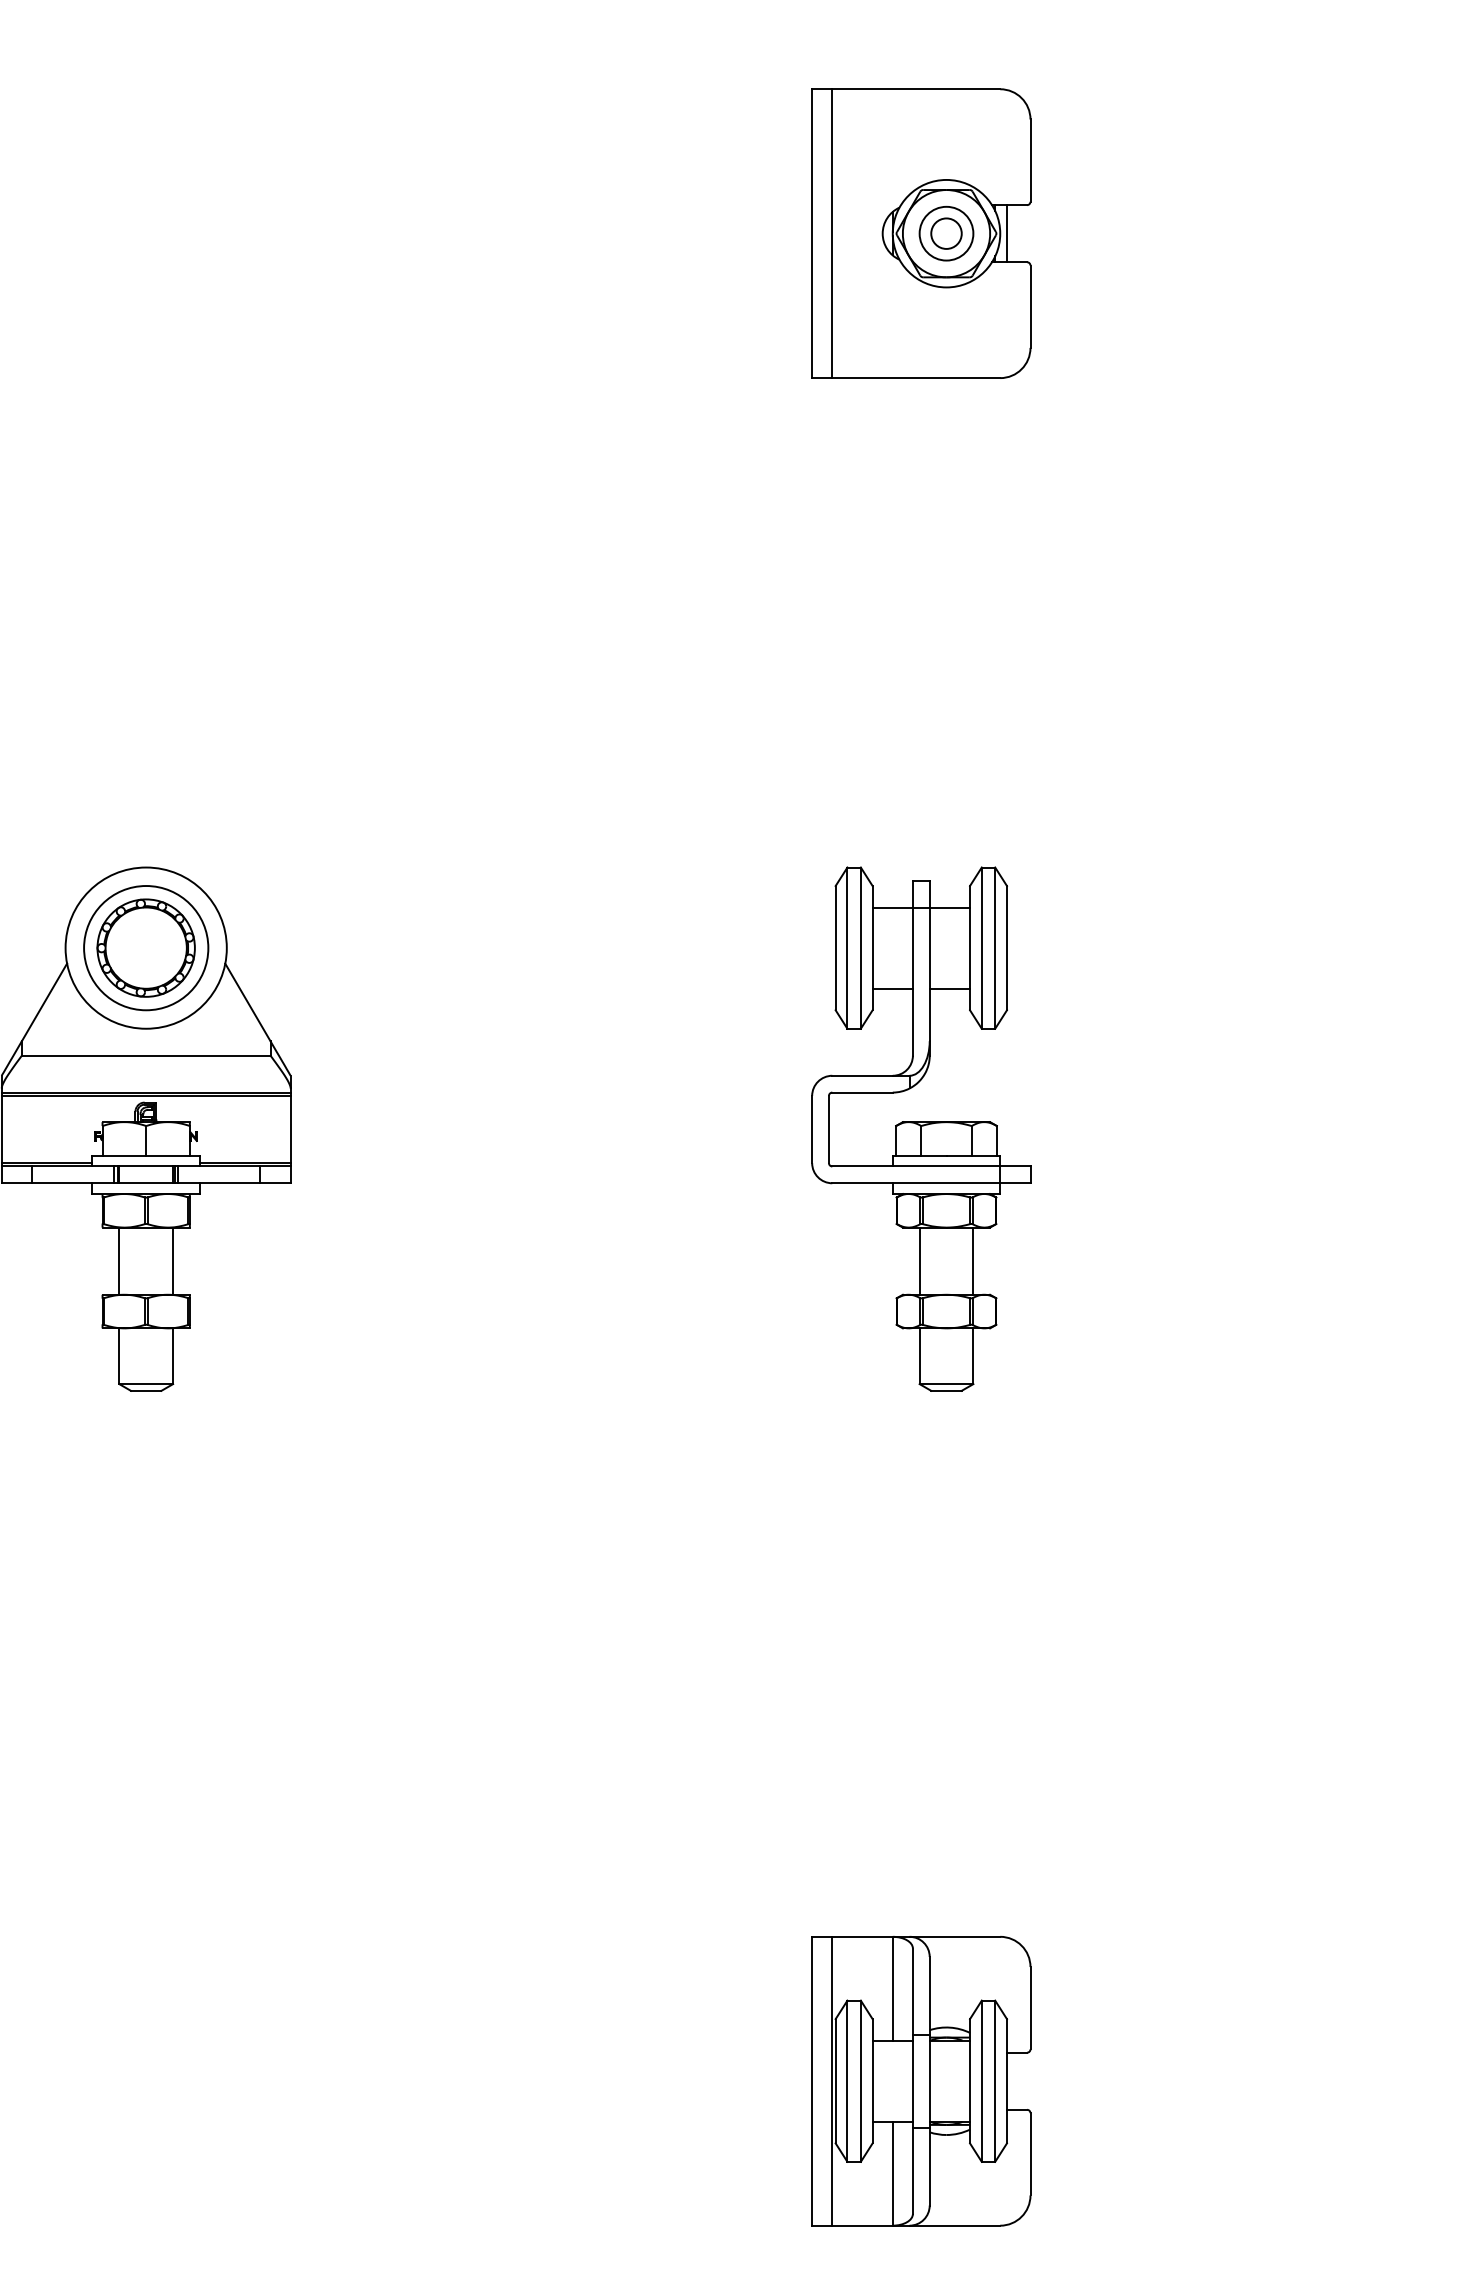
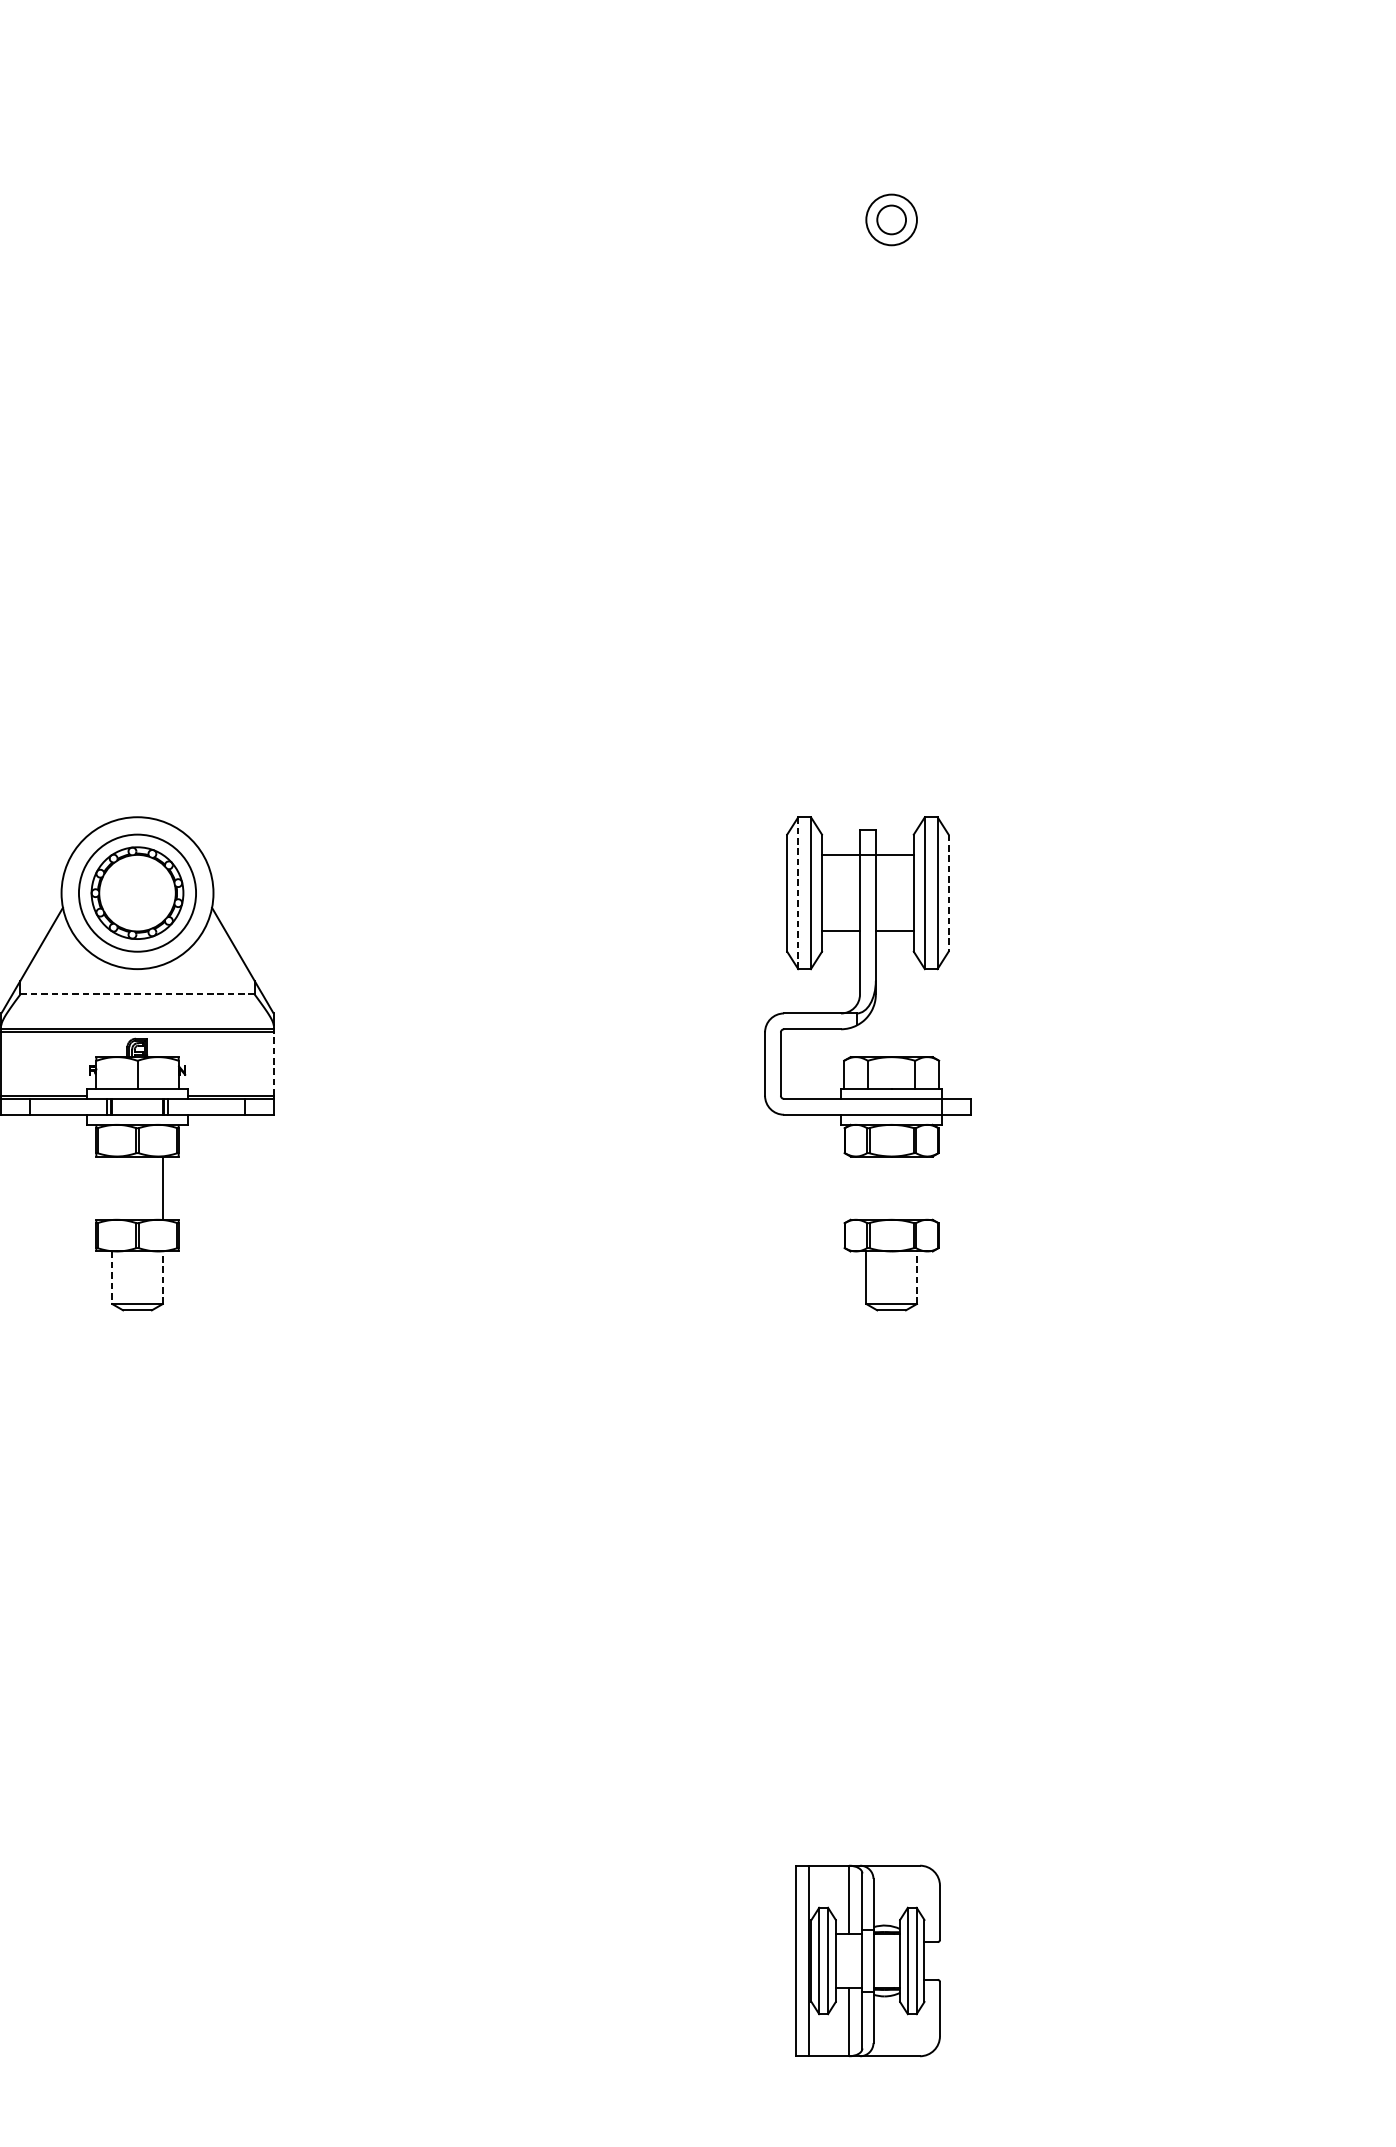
part: (921, 233) -> (868, 219), removed
line: (847, 948) -> (798, 893), solid -> dashed
line: (1006, 948) -> (948, 893), solid -> dashed
line: (146, 1055) -> (137, 994), solid -> dashed
line: (290, 1129) -> (273, 1064), solid -> dashed
line: (119, 1260) -> (112, 1187), removed
line: (919, 1260) -> (866, 1187), removed
line: (973, 1260) -> (917, 1187), removed
line: (119, 1356) -> (112, 1277), solid -> dashed
line: (173, 1356) -> (163, 1277), solid -> dashed
line: (973, 1356) -> (917, 1277), solid -> dashed
part: (921, 2081) -> (868, 1961), size x0.7

